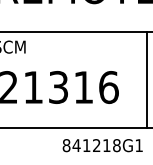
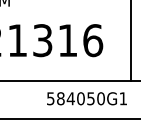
text: (91, 145) -> (75, 98), 841218G1 -> 584050G1

